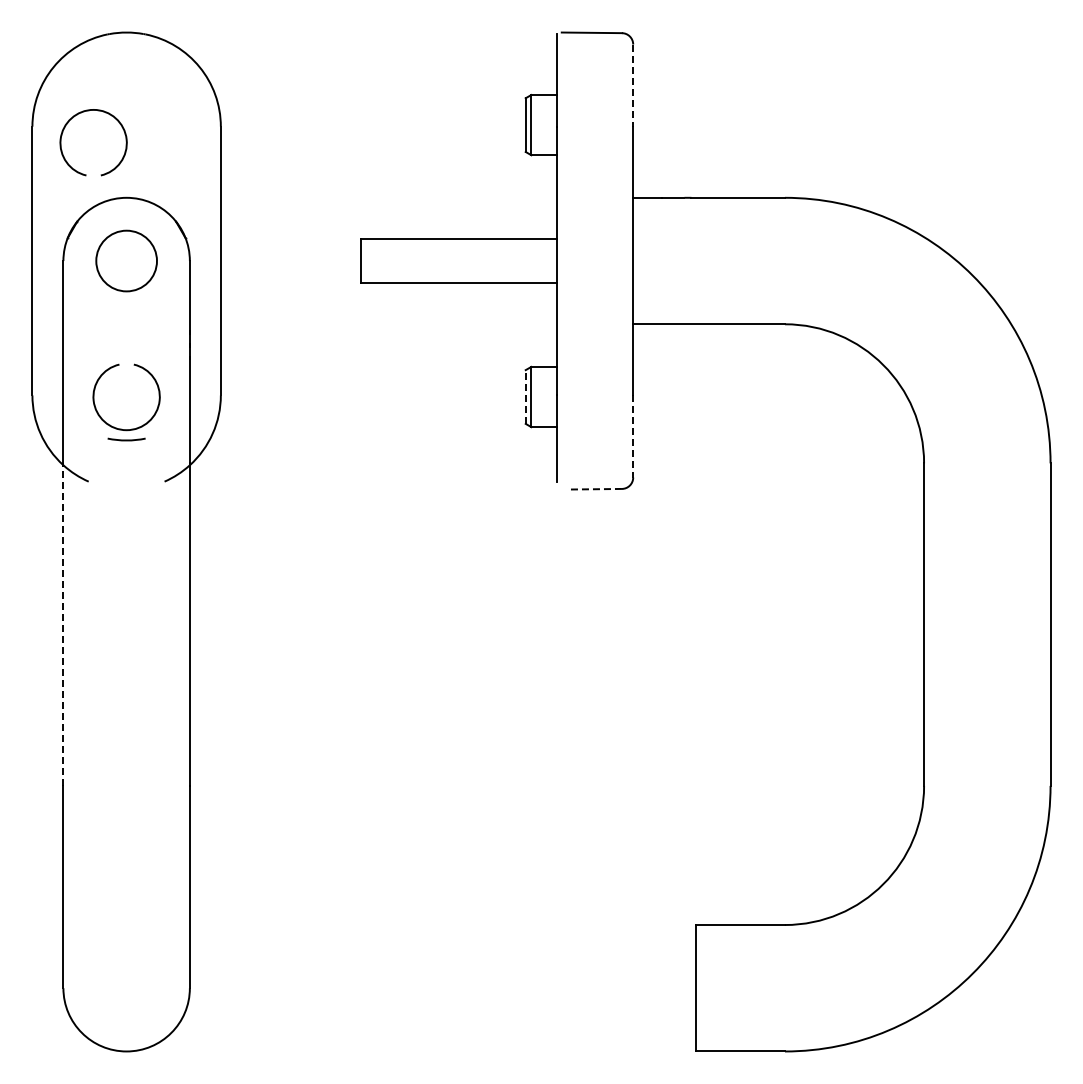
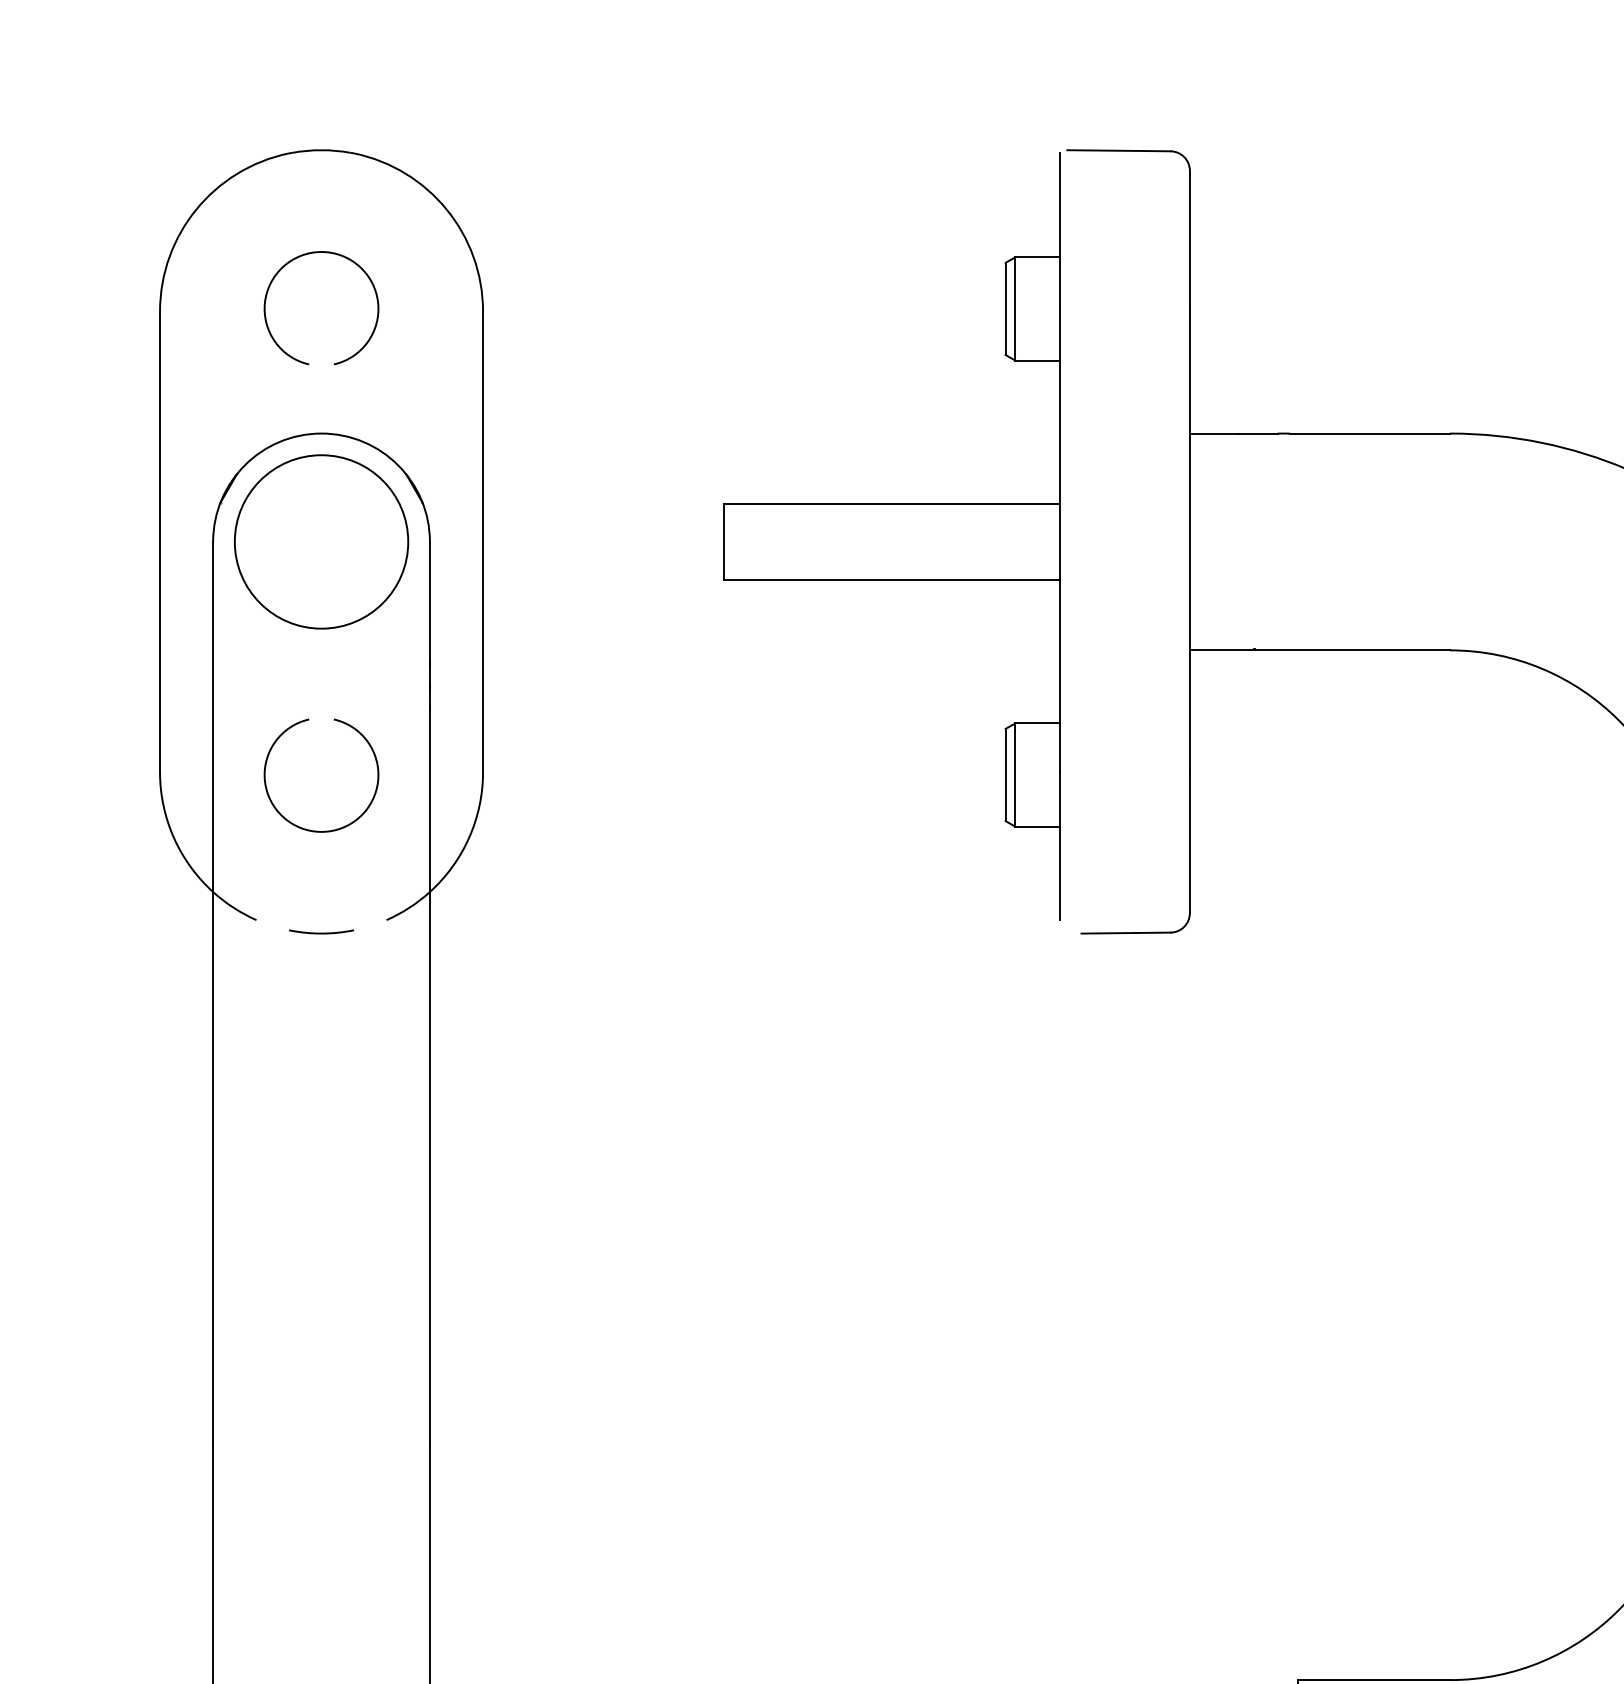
line: (633, 86) -> (1190, 242), dashed -> solid
arc: (89, 111) -> (314, 254), moved
circle: (126, 260) -> (321, 541), size x1.67
line: (525, 397) -> (1005, 775), dashed -> solid
line: (633, 436) -> (1190, 842), dashed -> solid
part: (126, 439) -> (321, 931), moved
line: (595, 489) -> (1125, 933), dashed -> solid
line: (63, 624) -> (213, 1164), dashed -> solid

